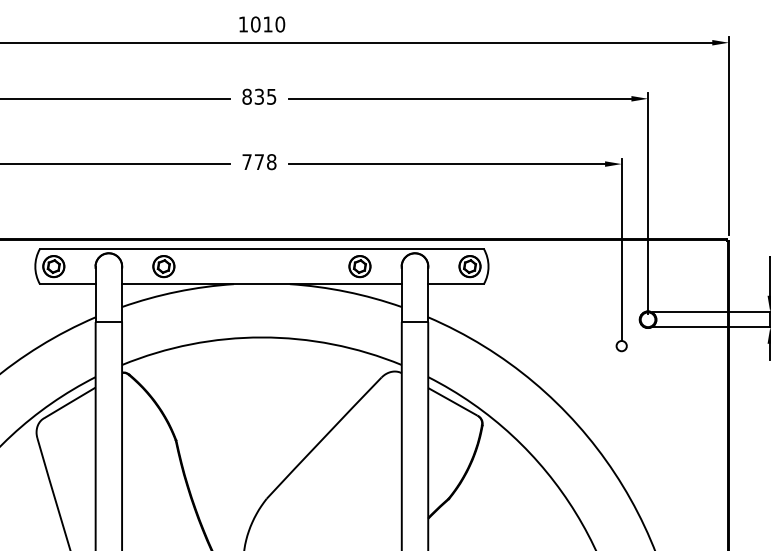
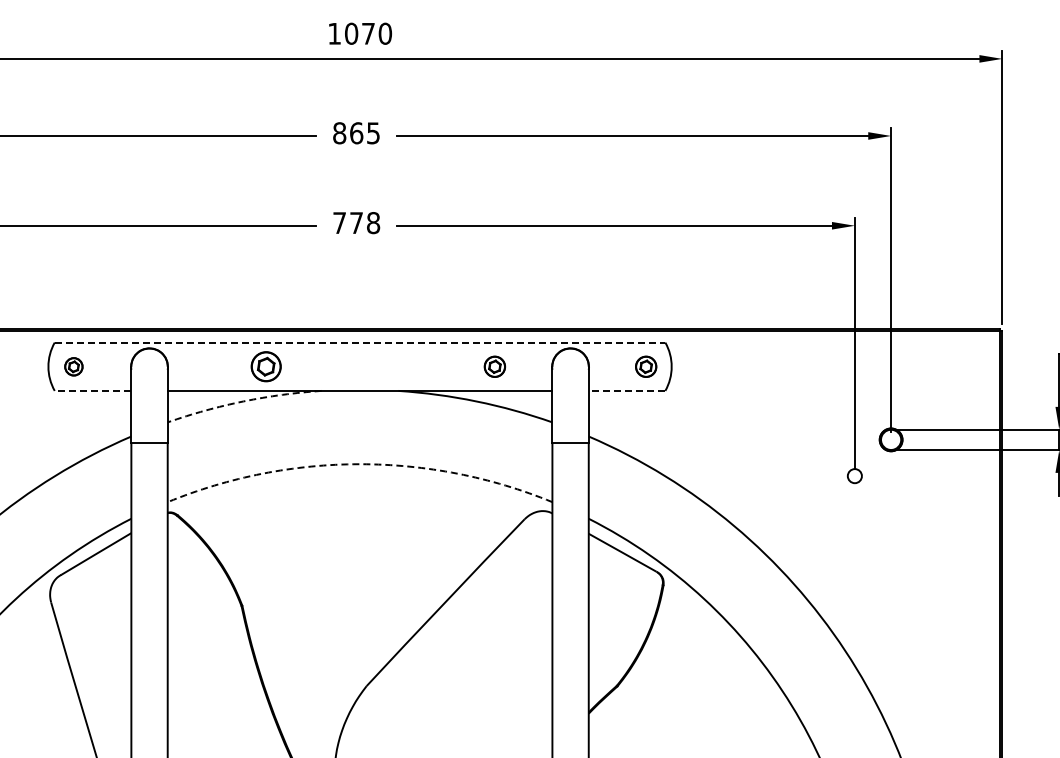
text: (268, 24) -> (368, 33), 1010 -> 1070
text: (259, 96) -> (356, 133), 835 -> 865
line: (262, 248) -> (360, 342), solid -> dashed
part: (53, 266) -> (73, 366), size x0.6
part: (163, 266) -> (265, 366), moved
part: (359, 266) -> (494, 366), size x0.7
part: (469, 266) -> (645, 366), size x0.7
line: (67, 283) -> (92, 390), solid -> dashed
line: (455, 283) -> (626, 390), solid -> dashed
arc: (177, 291) -> (243, 401), solid -> dashed
arc: (262, 337) -> (360, 464), solid -> dashed

